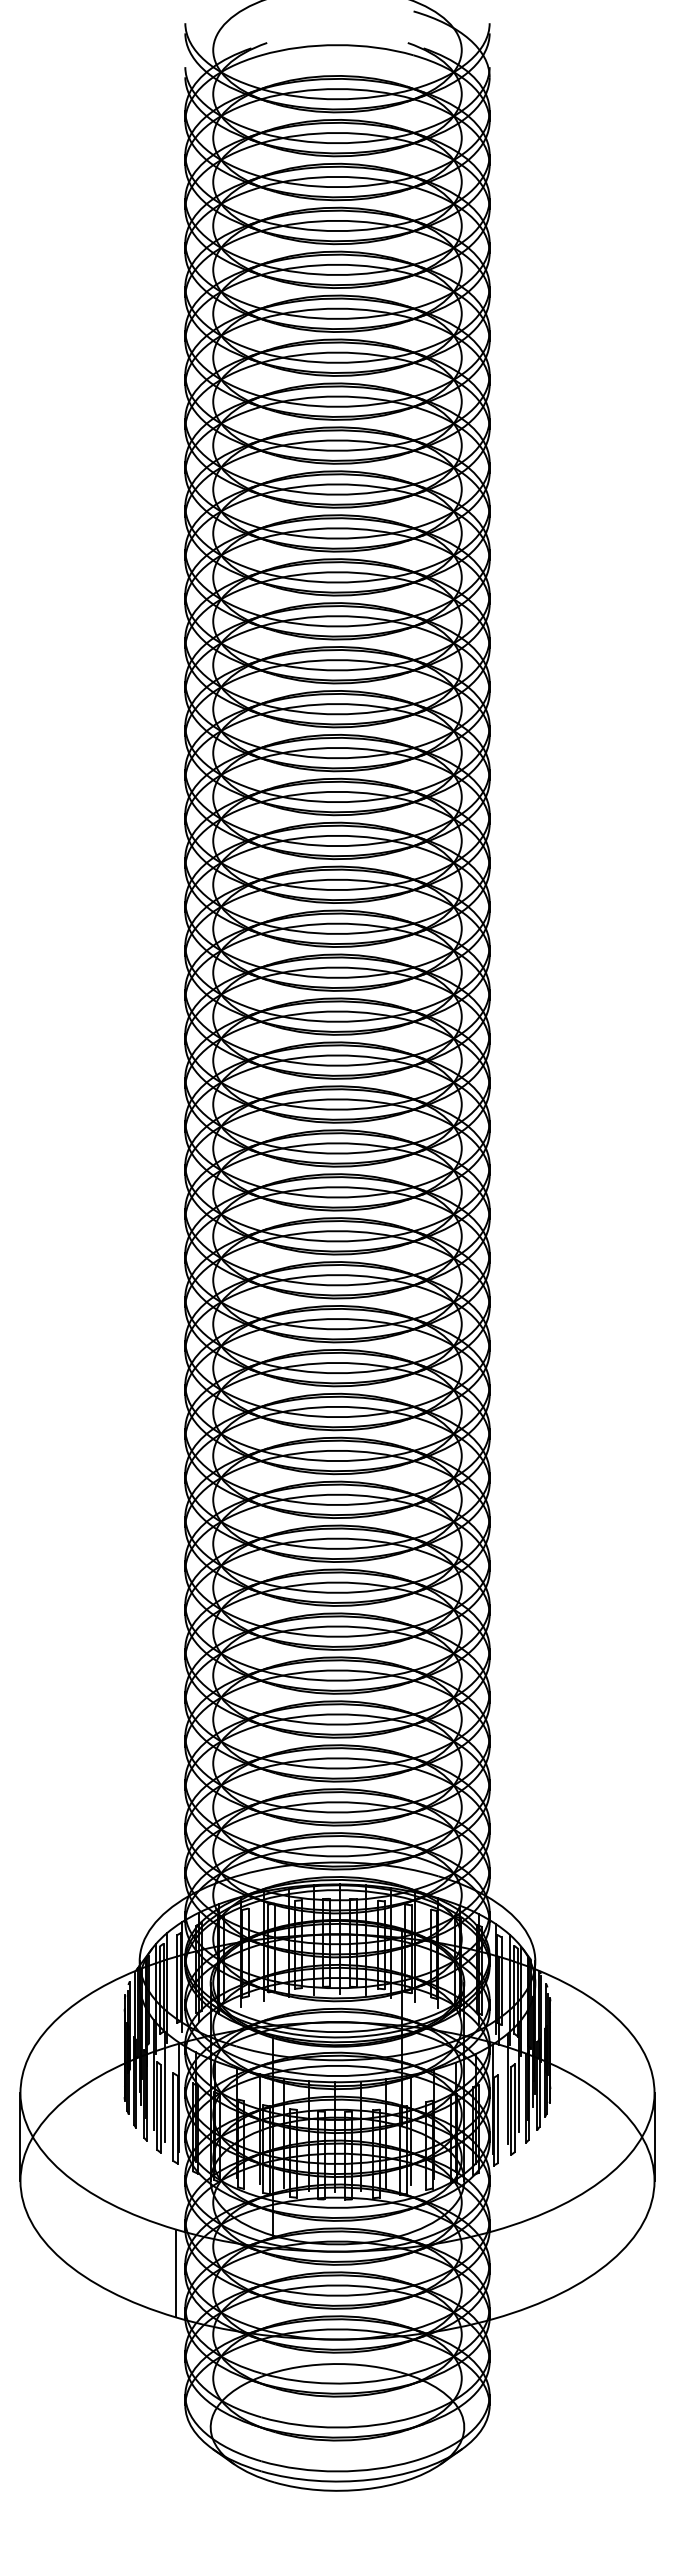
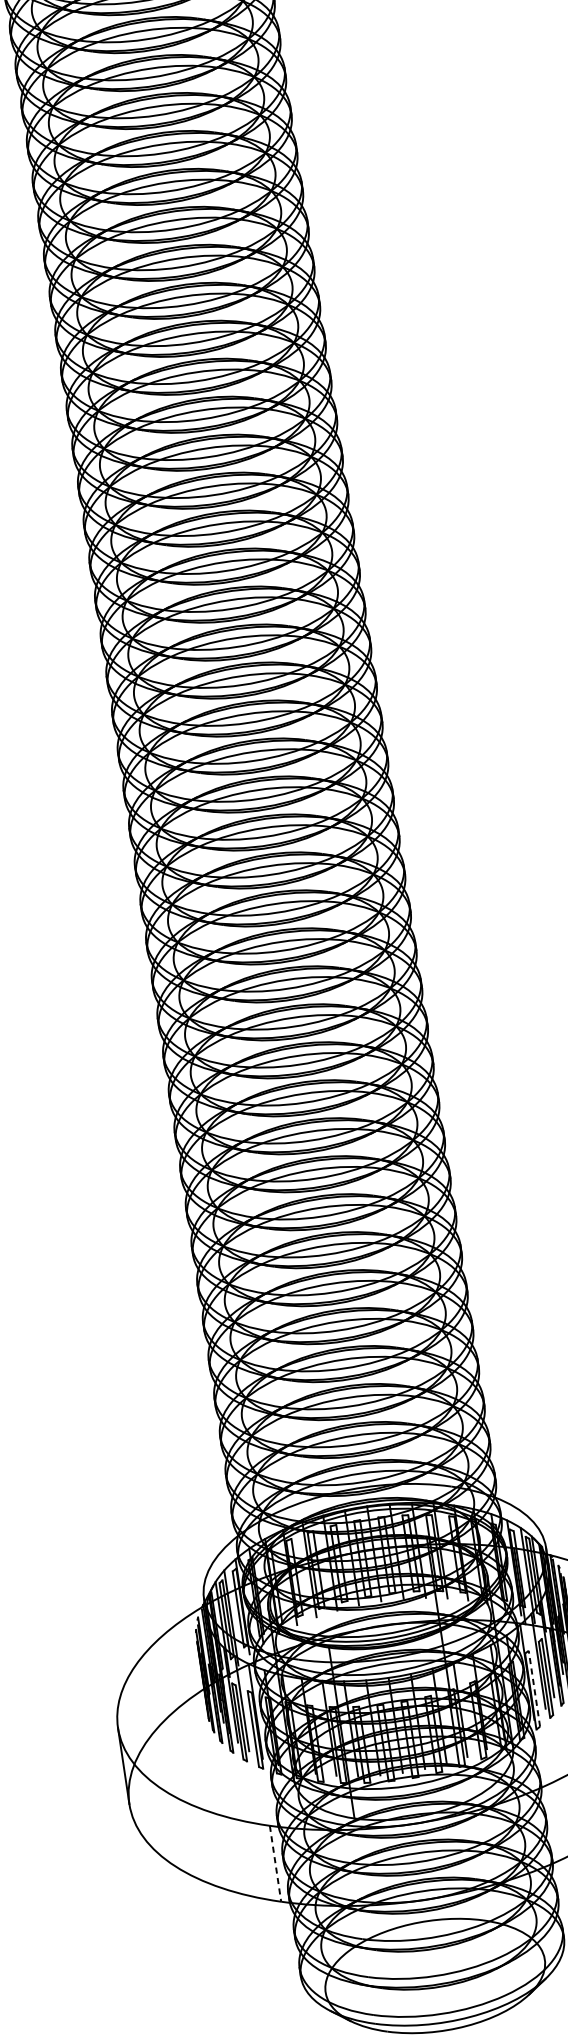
line: (498, 2119) -> (534, 1689), solid -> dashed
line: (175, 2273) -> (275, 1863), solid -> dashed

